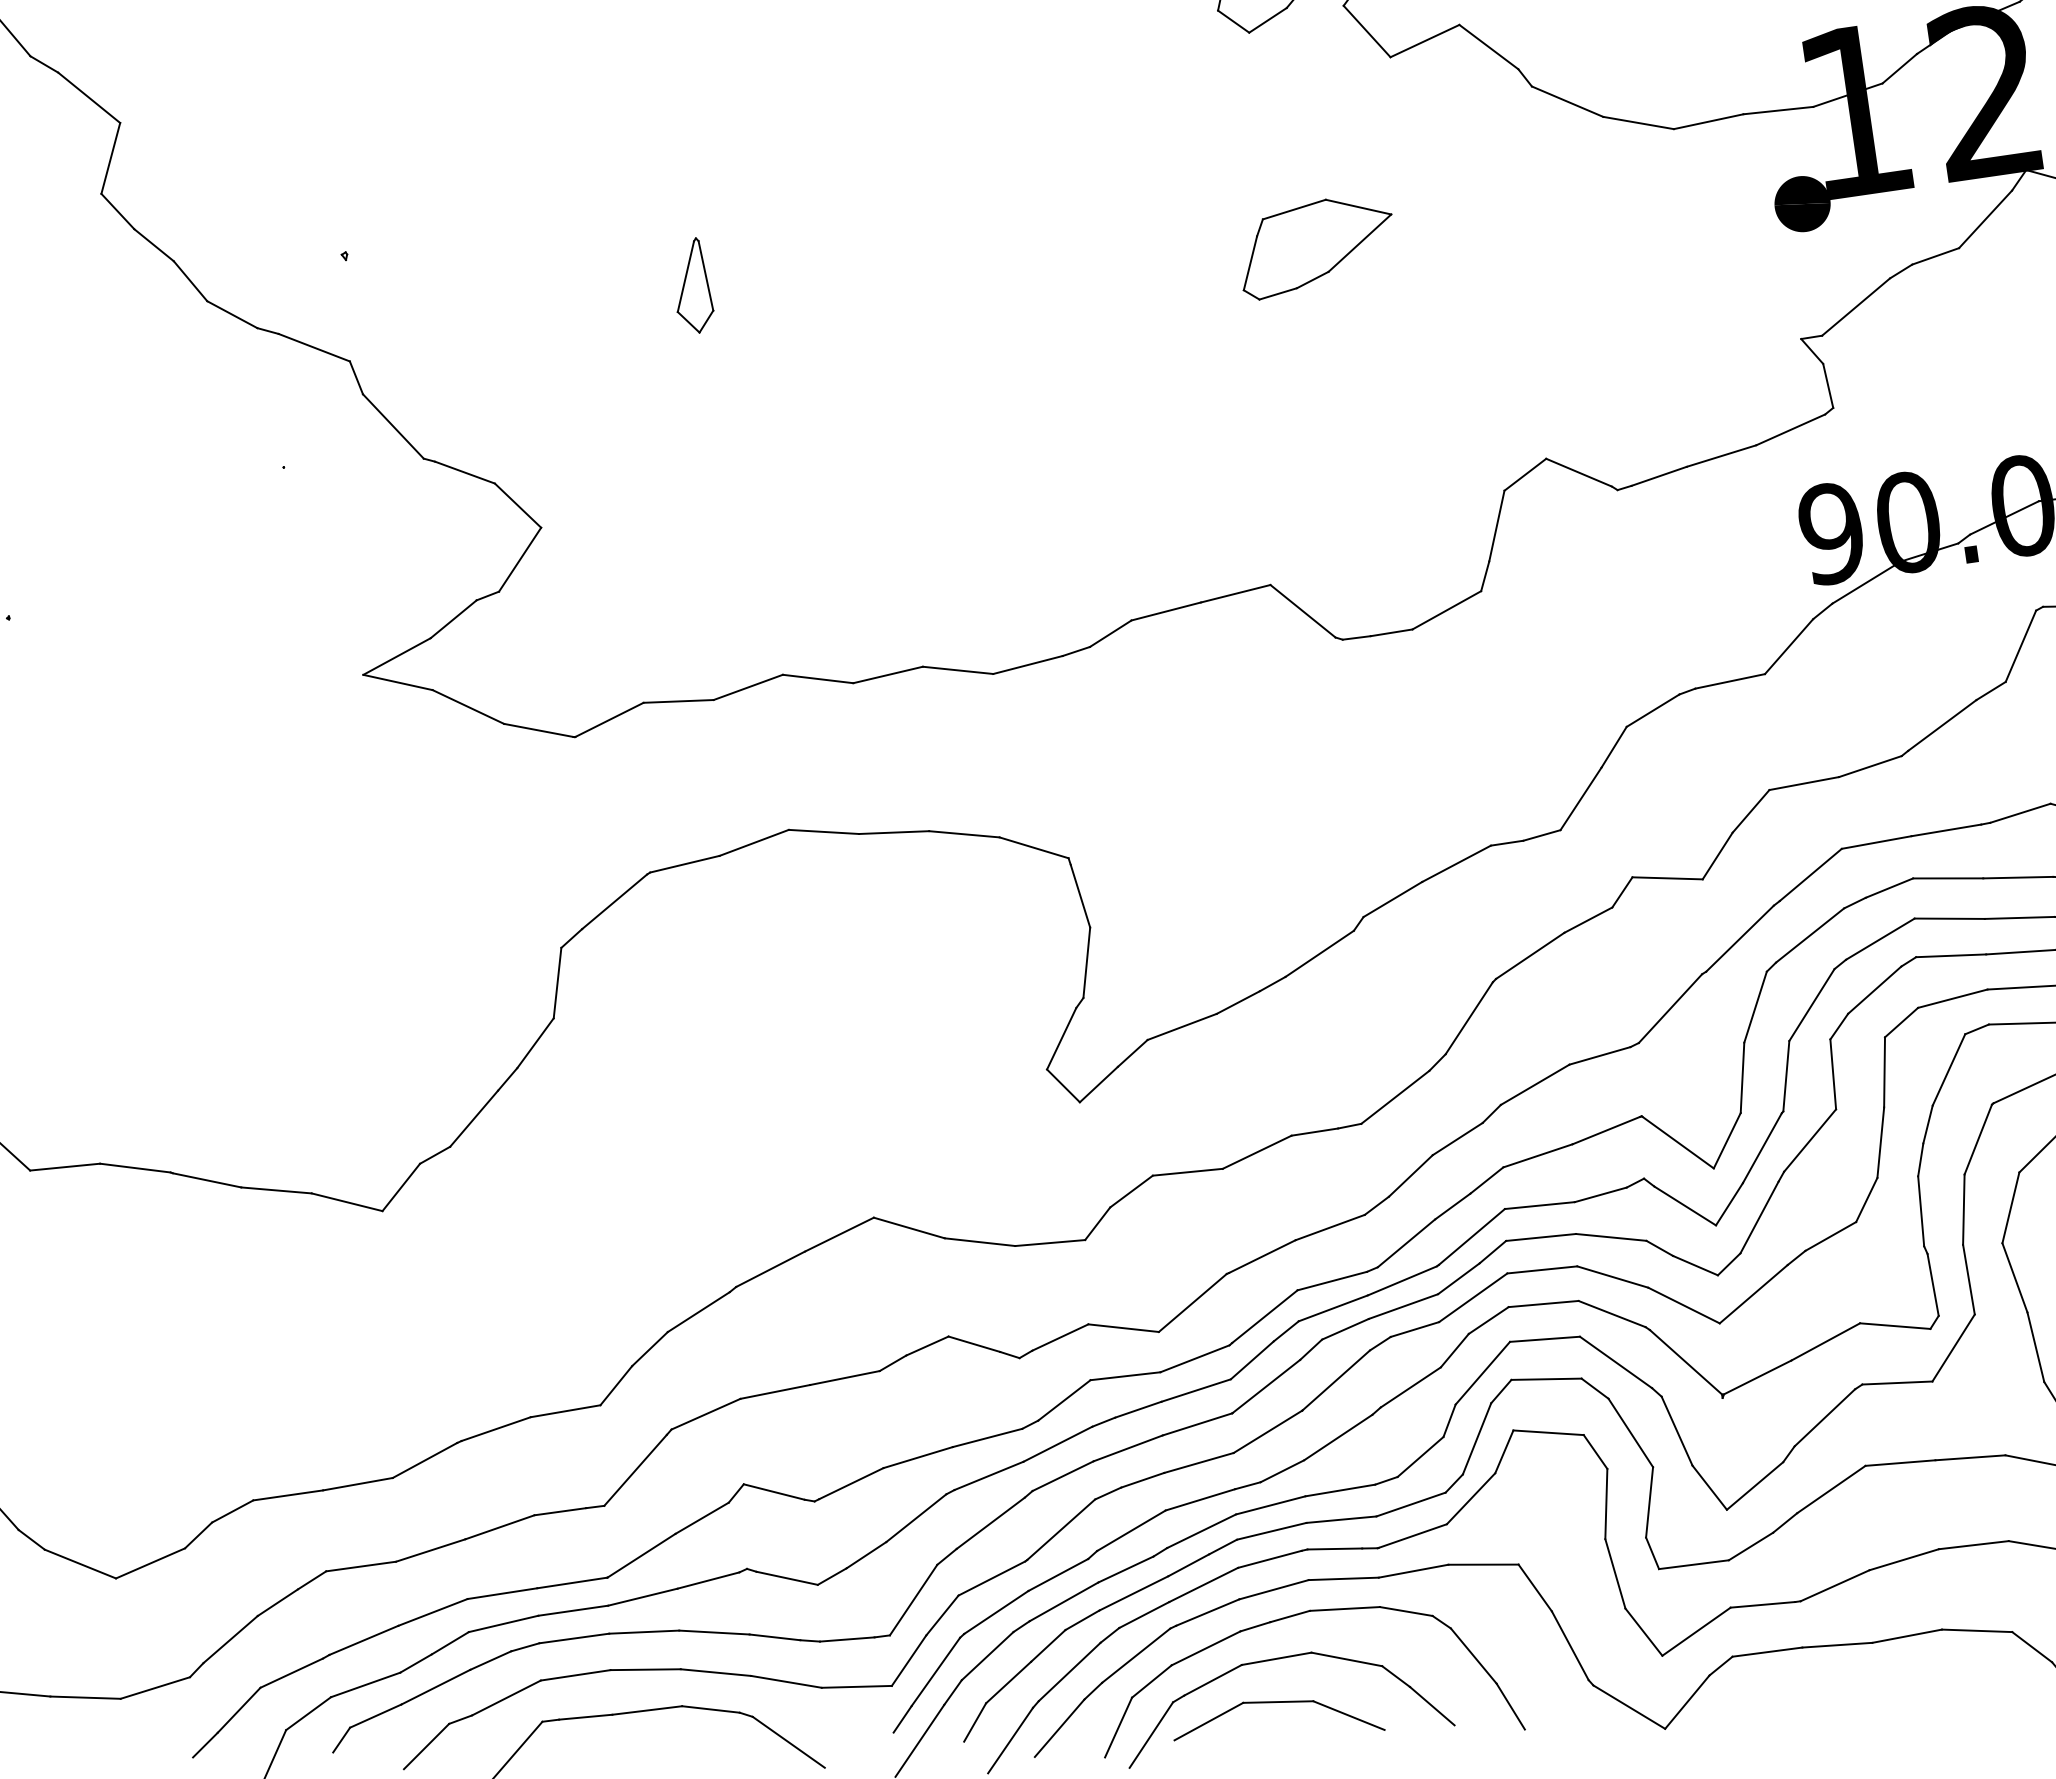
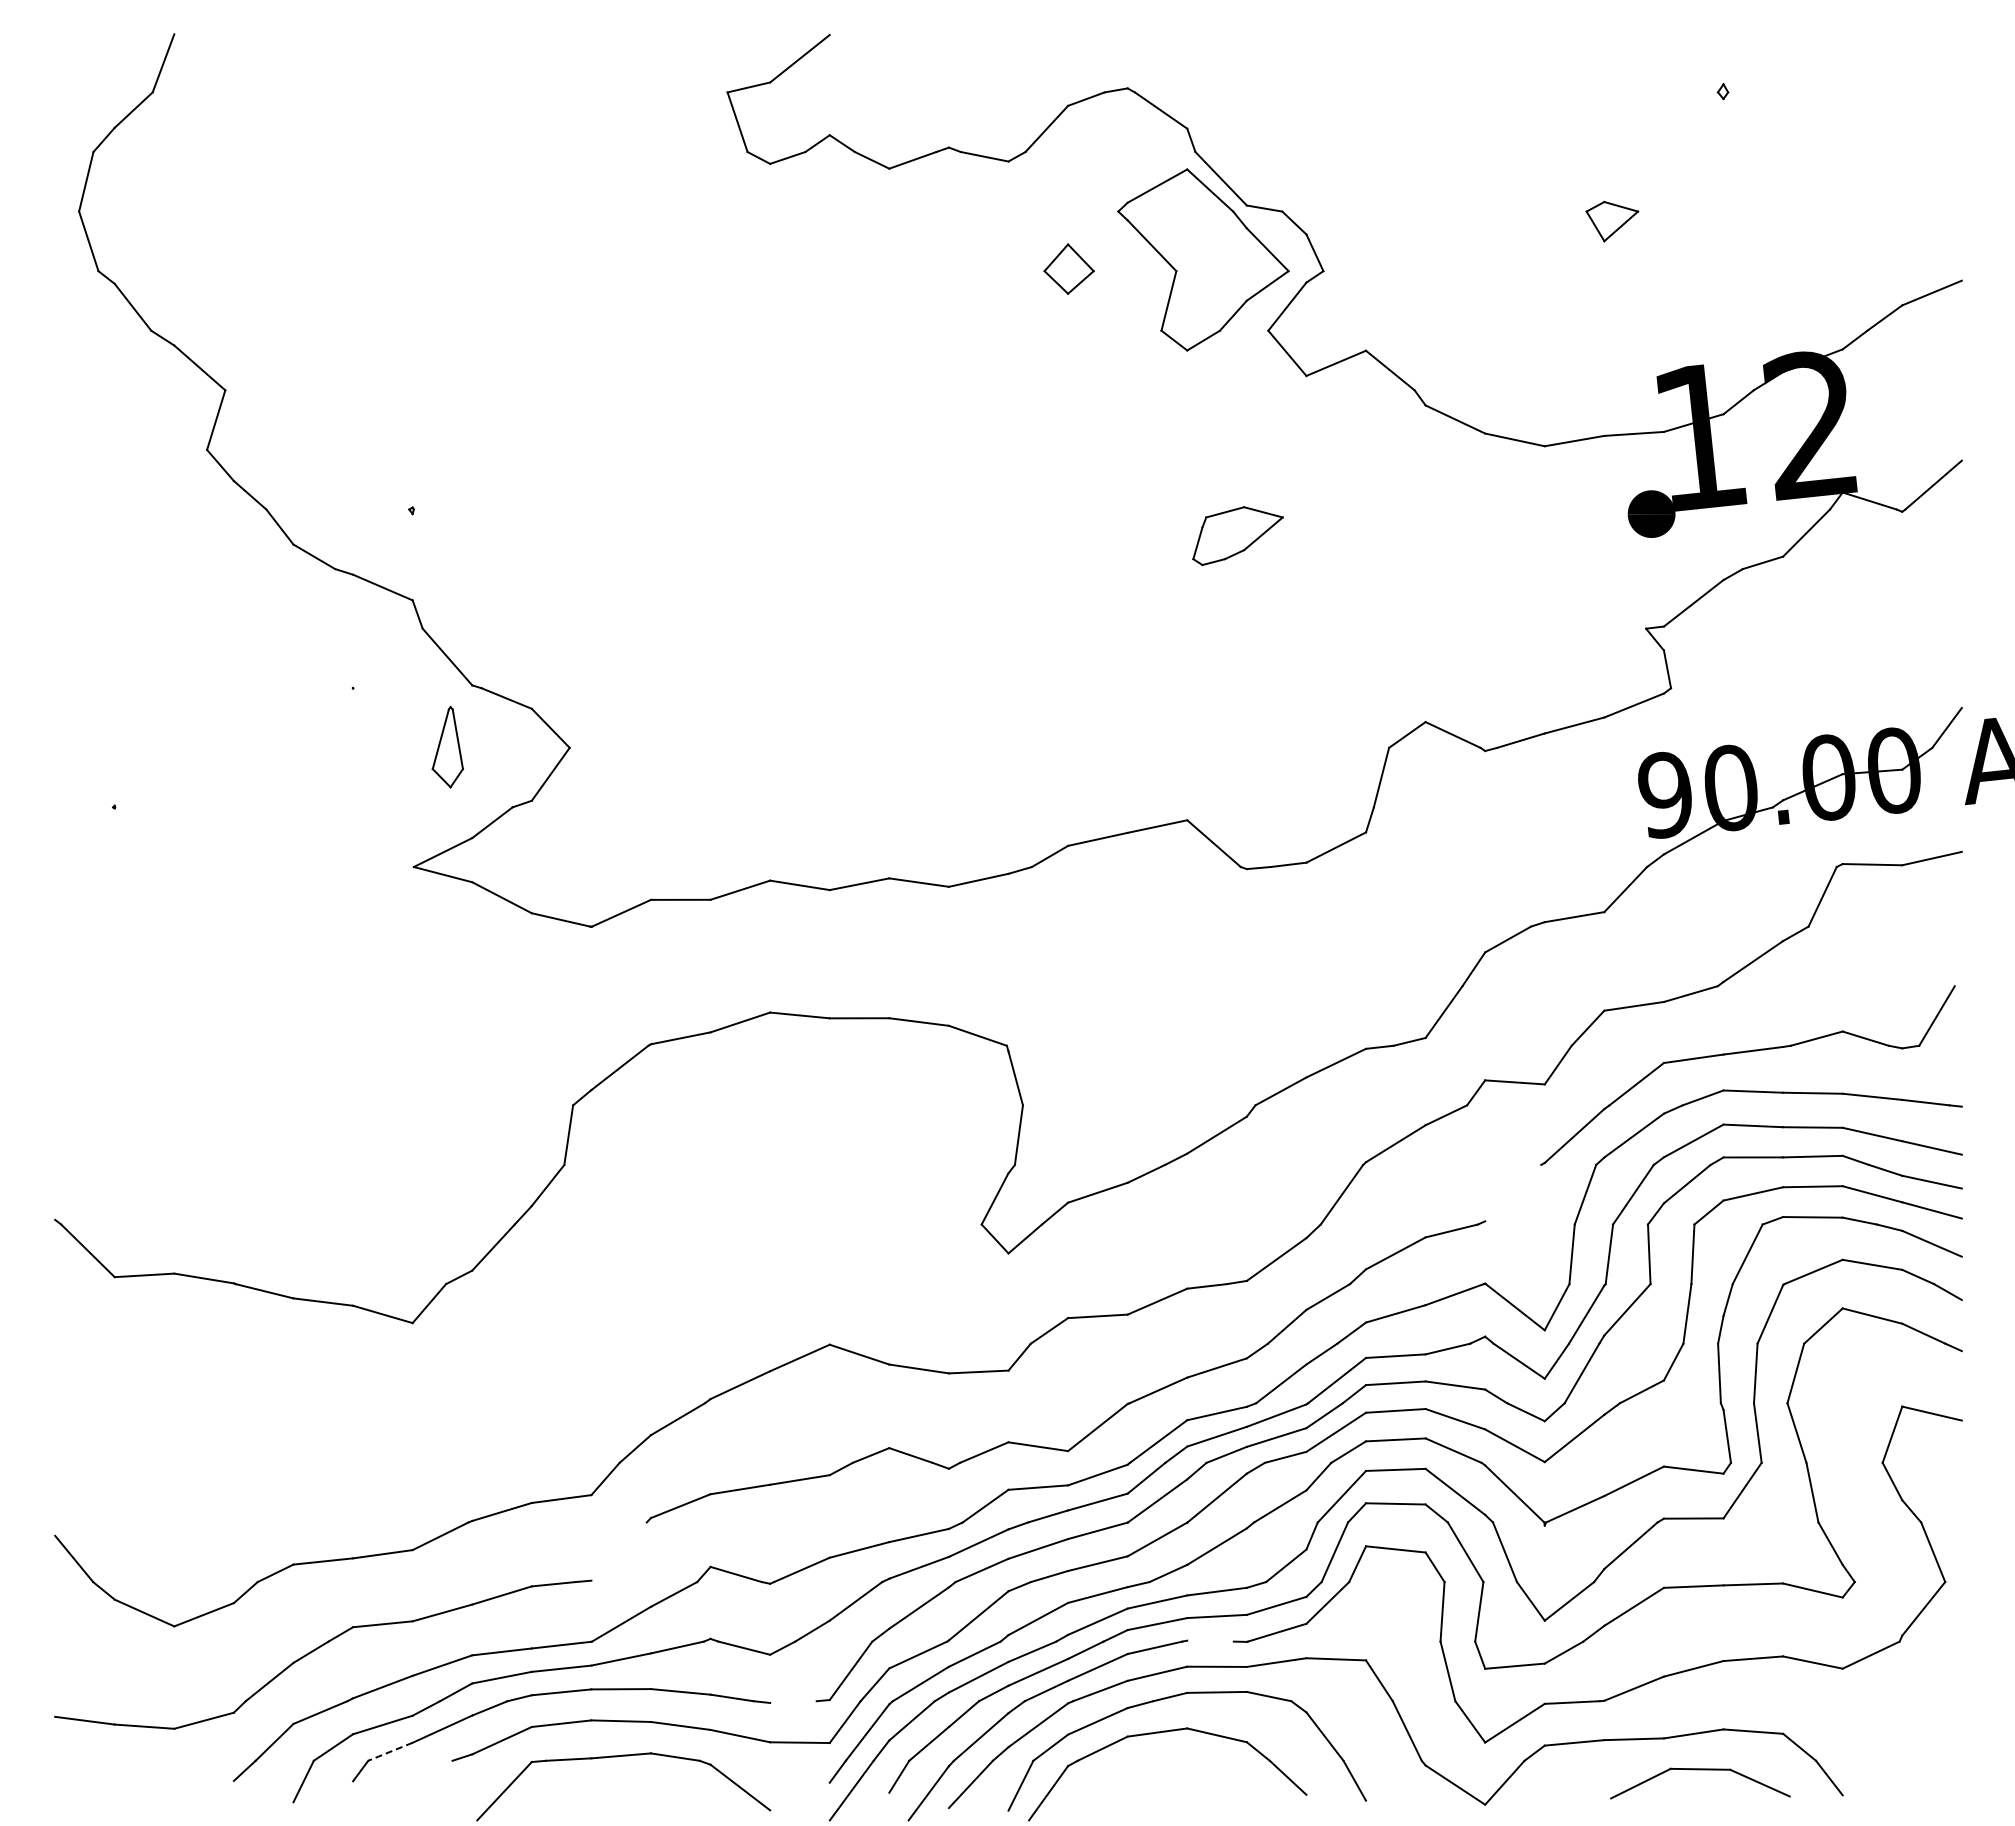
part: (1316, 247) -> (1237, 535), size x0.7
part: (694, 285) -> (447, 747), moved
line: (1670, 1007) -> (1513, 1192), removed
line: (634, 1470) -> (618, 1551), removed
line: (1334, 1548) -> (1210, 1640), removed
line: (847, 1639) -> (793, 1702), removed
part: (1278, 1703) -> (1700, 1770), moved
line: (375, 1715) -> (390, 1751), solid -> dashed
line: (426, 1745) -> (432, 1778), removed

